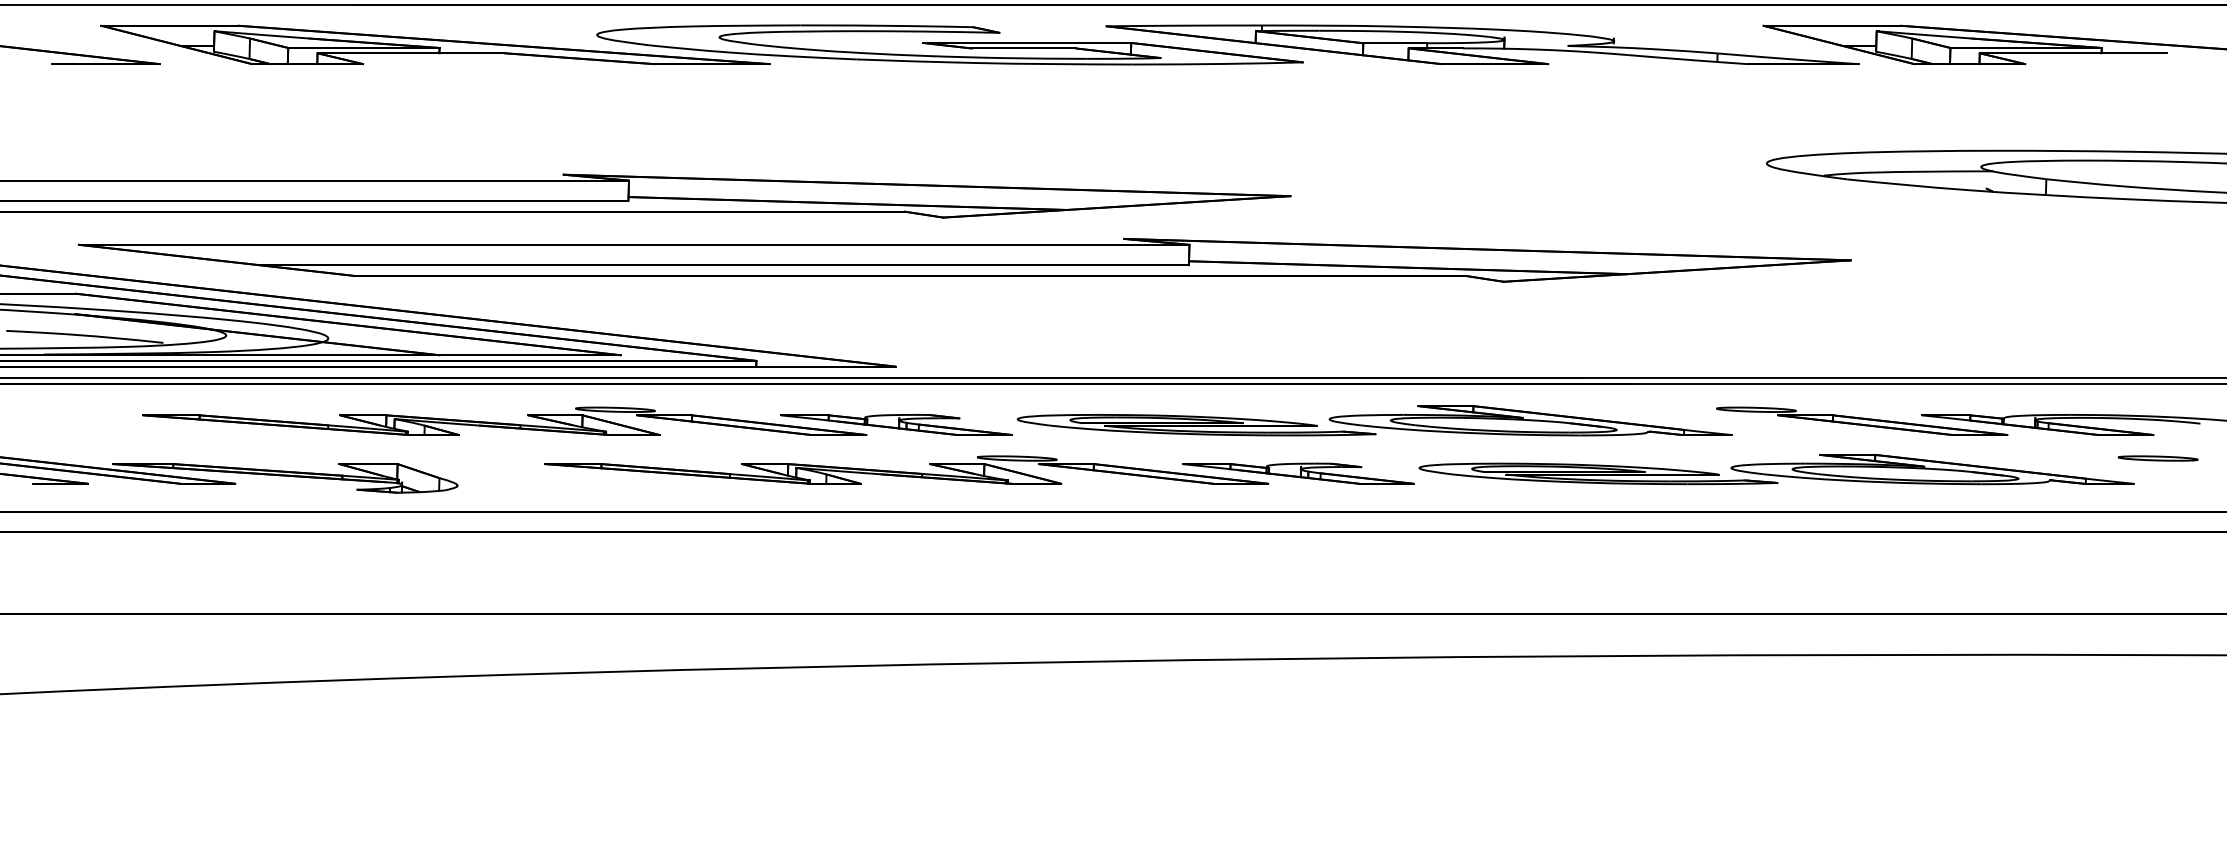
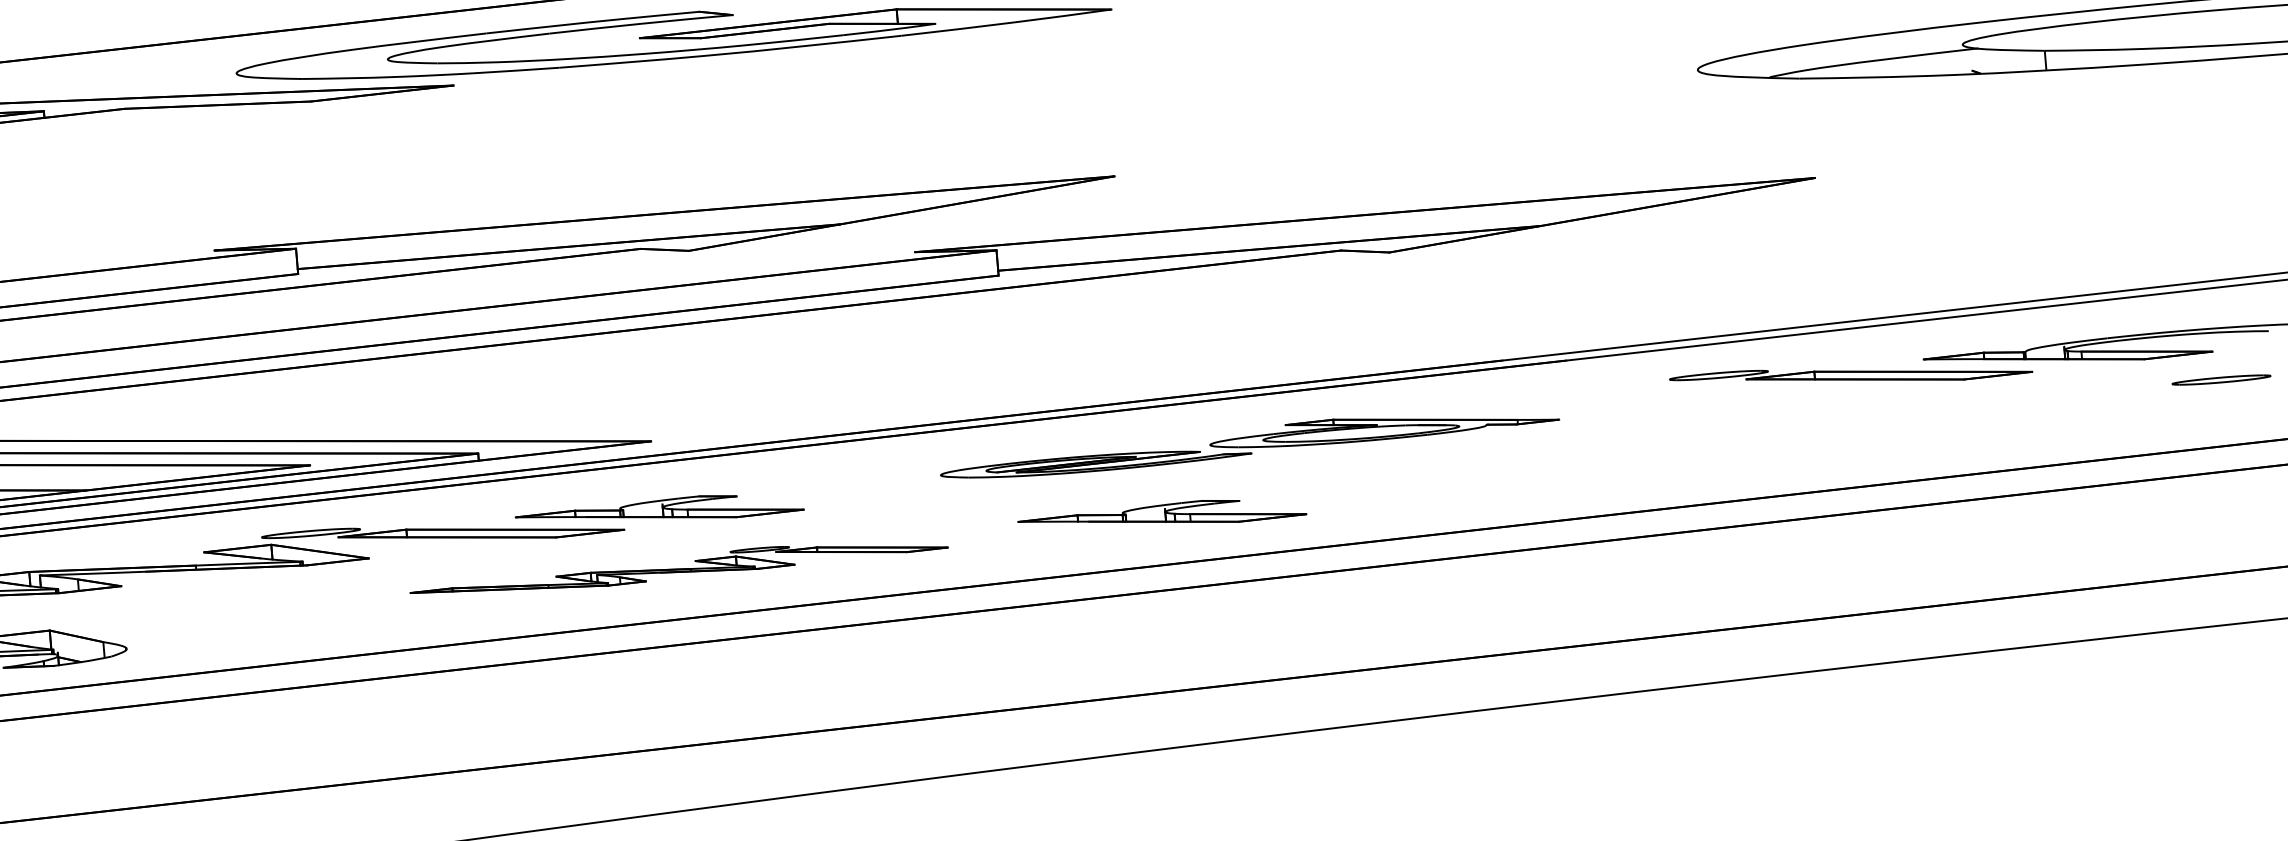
part: (1374, 420) -> (1249, 441), size x0.7
part: (906, 469) -> (678, 566), size x0.6
part: (1776, 469) -> (1751, 446), removed

